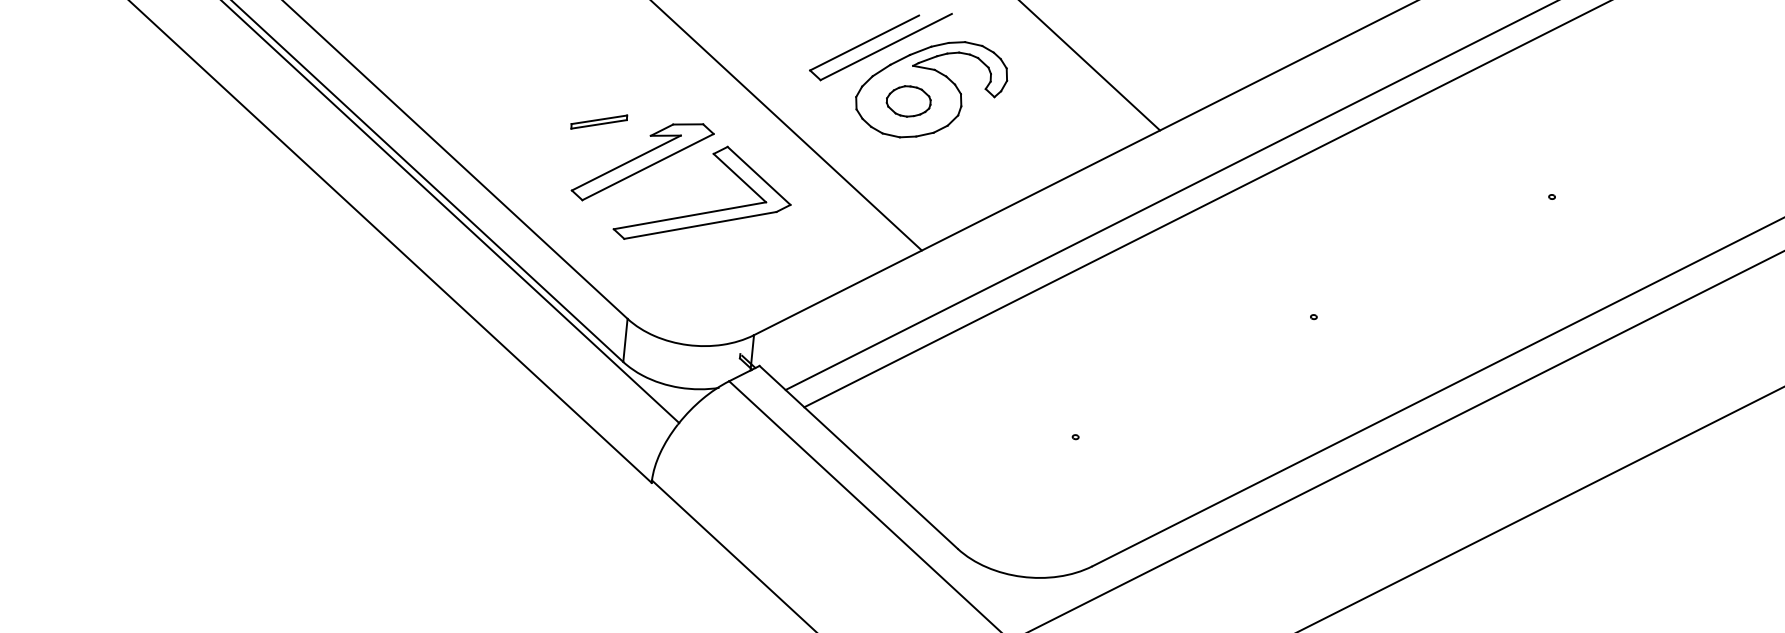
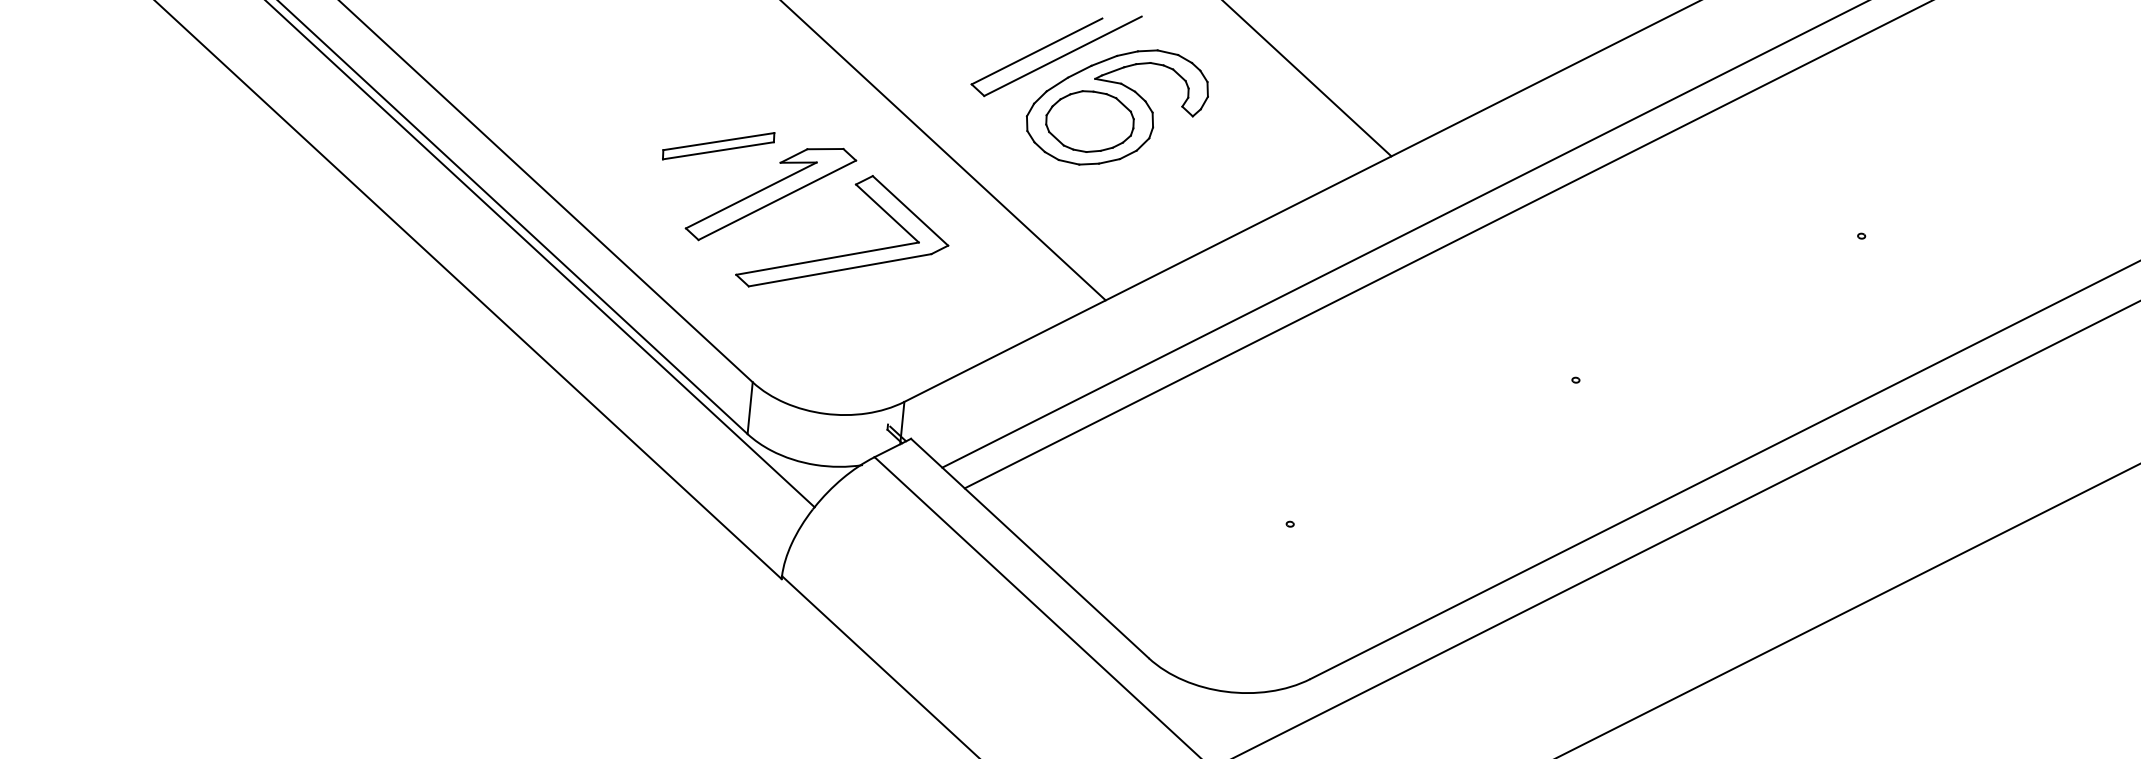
part: (908, 101) -> (1089, 121), size x1.67
part: (599, 122) -> (718, 146), size x1.67

